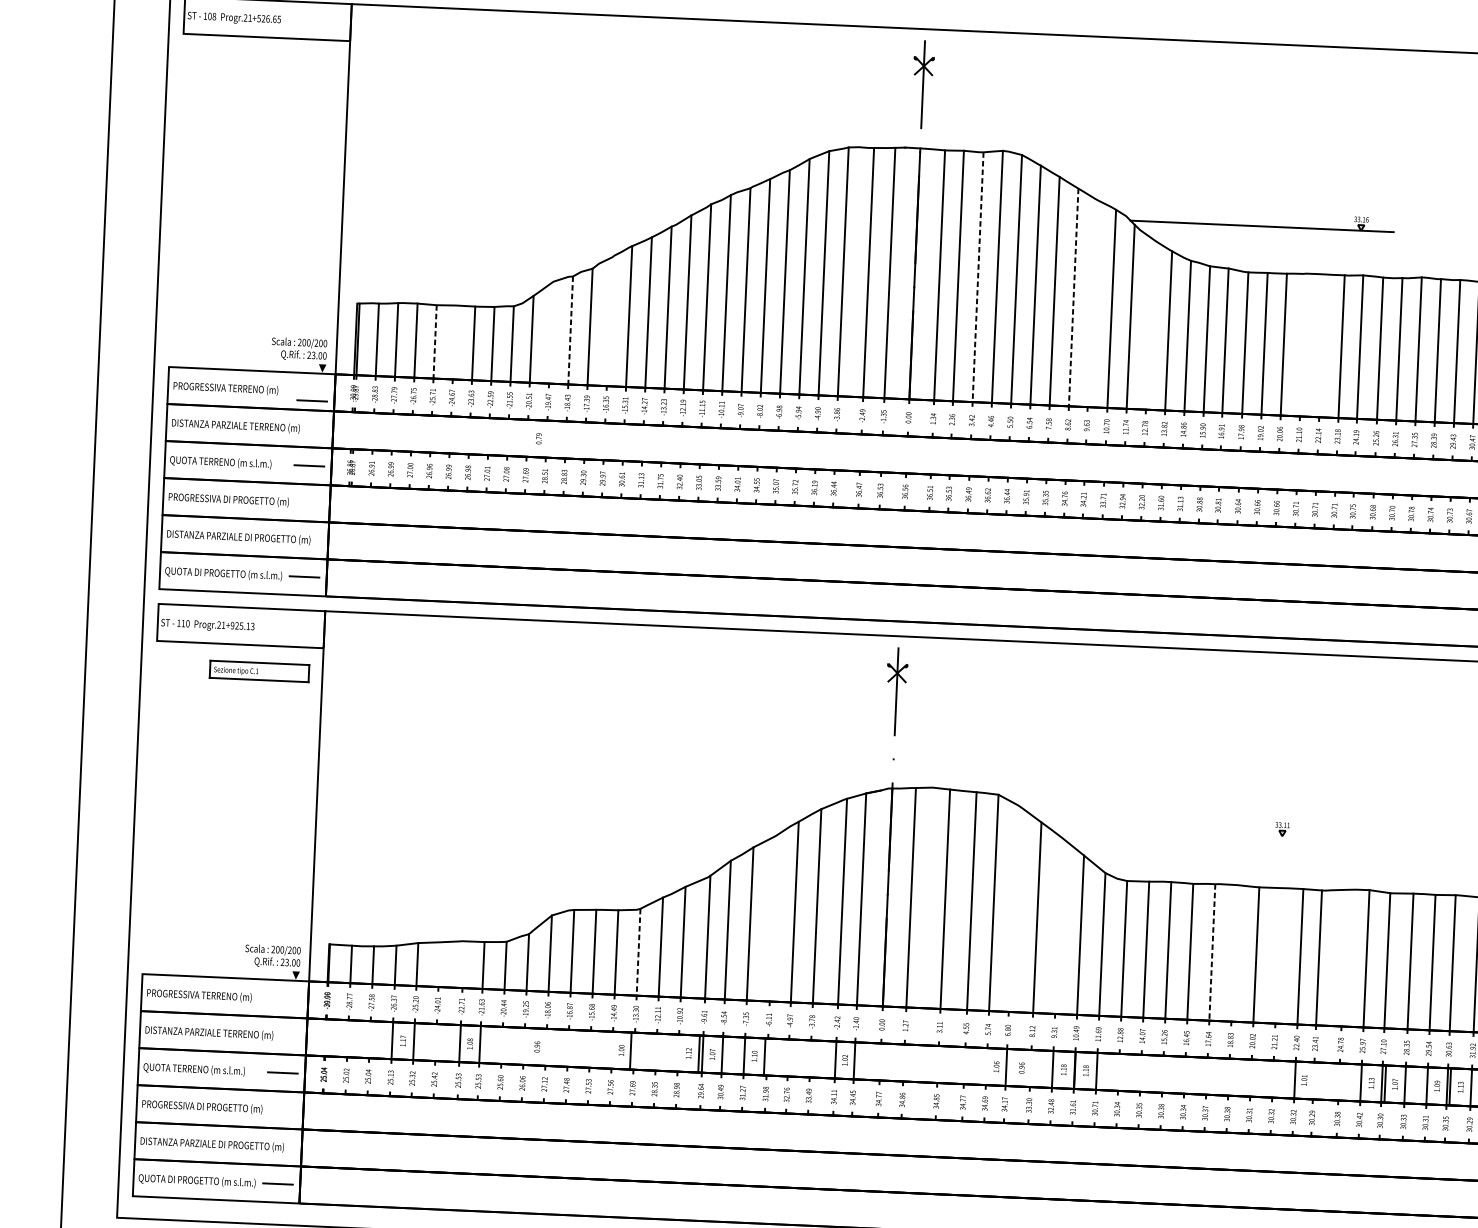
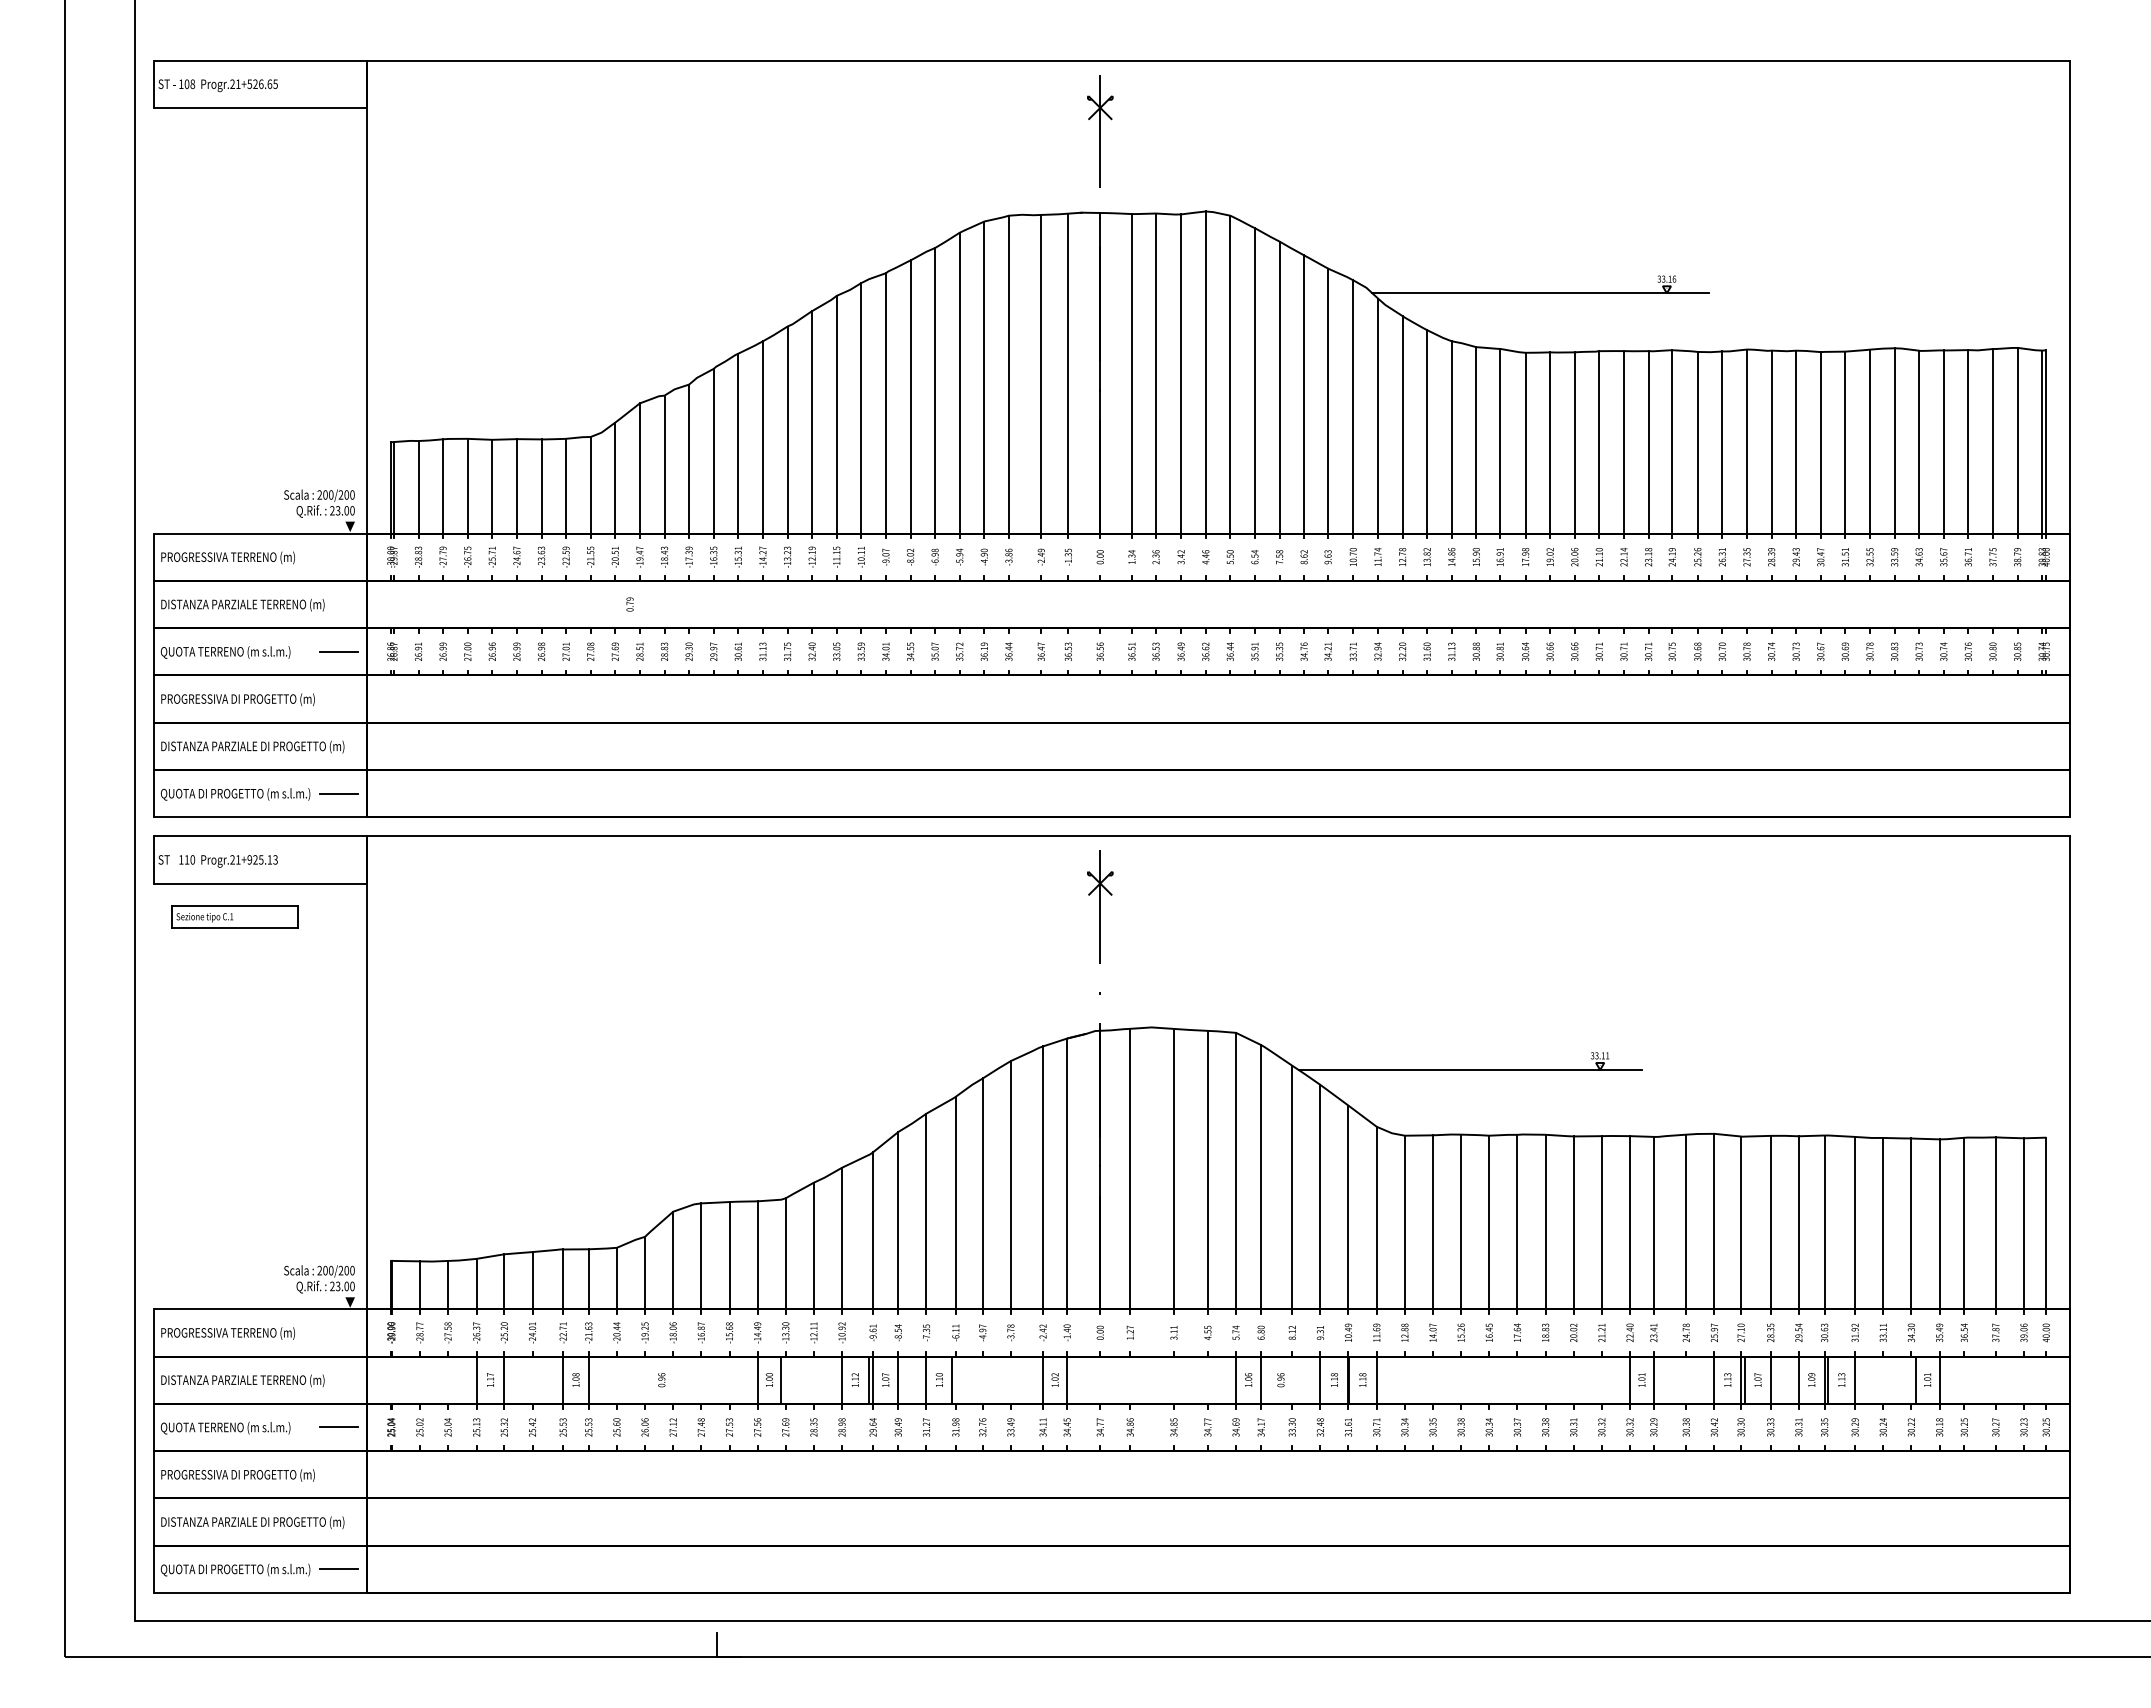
line: (978, 277) -> (1181, 374), dashed -> solid
line: (1073, 297) -> (1304, 394), dashed -> solid
line: (1092, 303) -> (1328, 400), added
line: (609, 321) -> (713, 450), added
line: (1149, 324) -> (1402, 424), added
line: (570, 330) -> (664, 464), dashed -> solid
line: (550, 332) -> (639, 468), added
line: (435, 341) -> (492, 486), dashed -> solid
line: (454, 342) -> (516, 486), added
line: (1303, 345) -> (1599, 442), added
line: (1322, 345) -> (1624, 442), added
line: (311, 400) -> (338, 568), removed
part: (259, 671) -> (234, 916), moved
line: (1179, 832) -> (1469, 1070), added
line: (1013, 908) -> (1261, 1177), added
line: (773, 917) -> (955, 1202), added
line: (1059, 925) -> (1320, 1196), added
line: (638, 952) -> (785, 1254), dashed -> solid
line: (1212, 952) -> (1517, 1222), dashed -> solid
line: (1234, 952) -> (1545, 1221), added
line: (1278, 955) -> (1601, 1222), added
line: (1344, 957) -> (1686, 1221), added
line: (439, 964) -> (532, 1280), added
line: (463, 964) -> (563, 1279), added
line: (612, 1049) -> (757, 1379), added
line: (678, 1052) -> (842, 1379), added
line: (987, 1066) -> (1236, 1379), added
line: (1313, 1080) -> (1653, 1379), added

